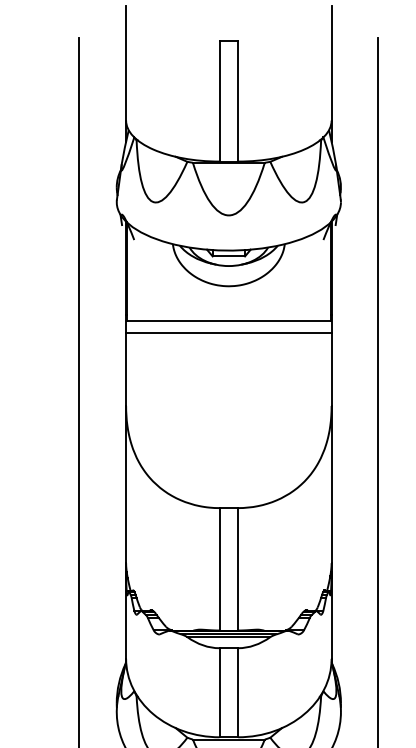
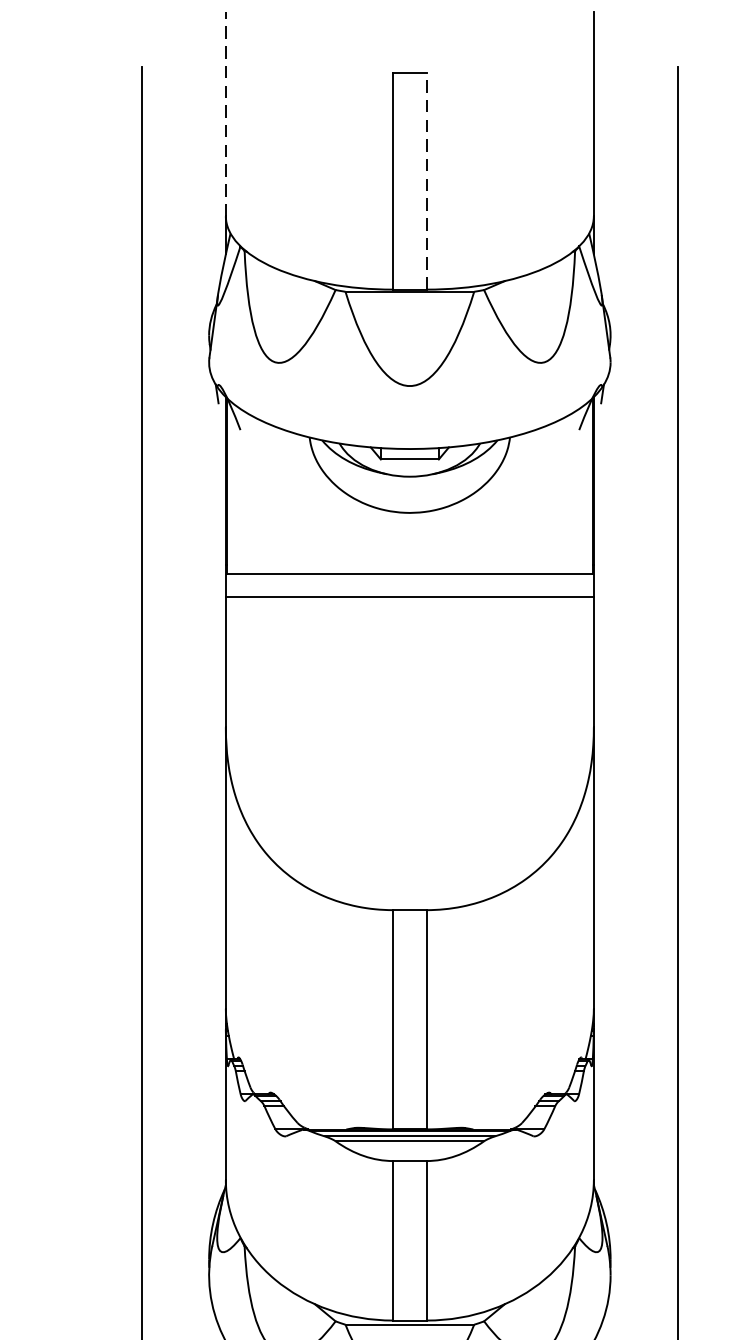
line: (126, 63) -> (226, 113), solid -> dashed
line: (238, 100) -> (427, 180), solid -> dashed

